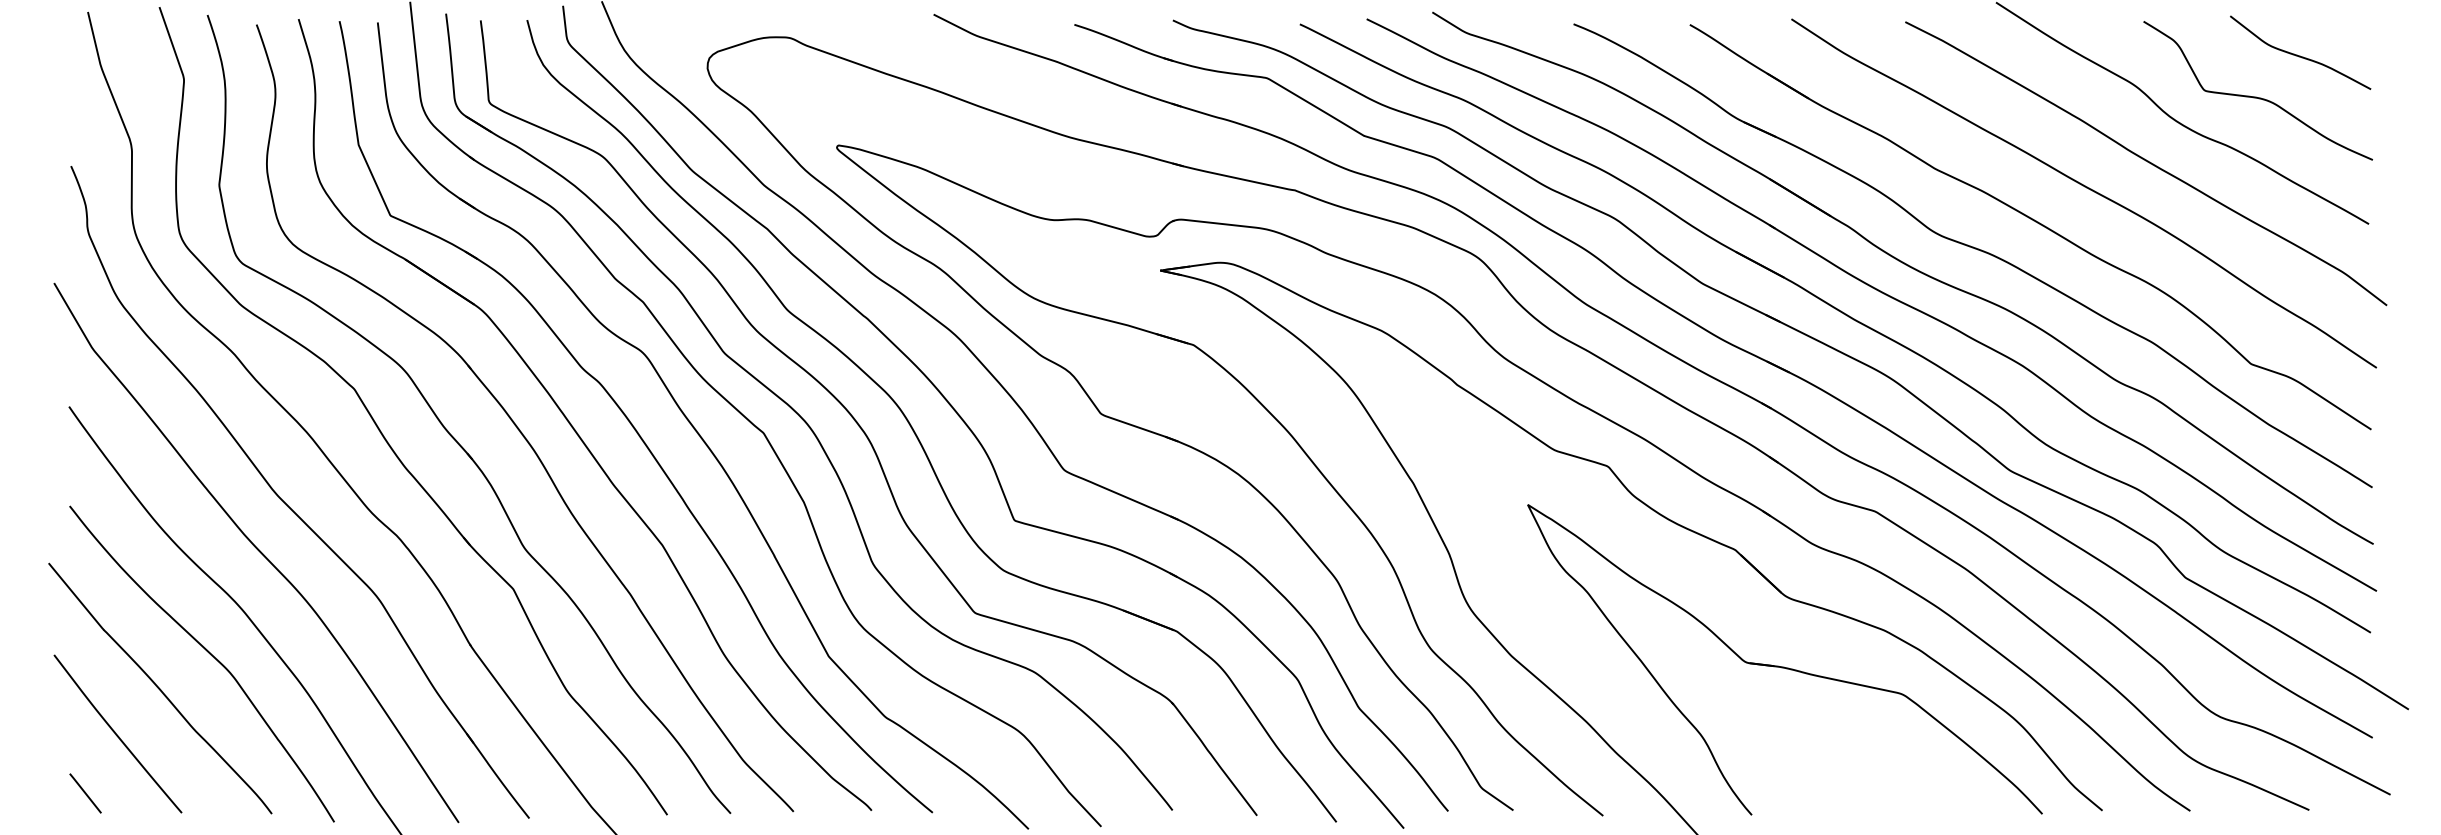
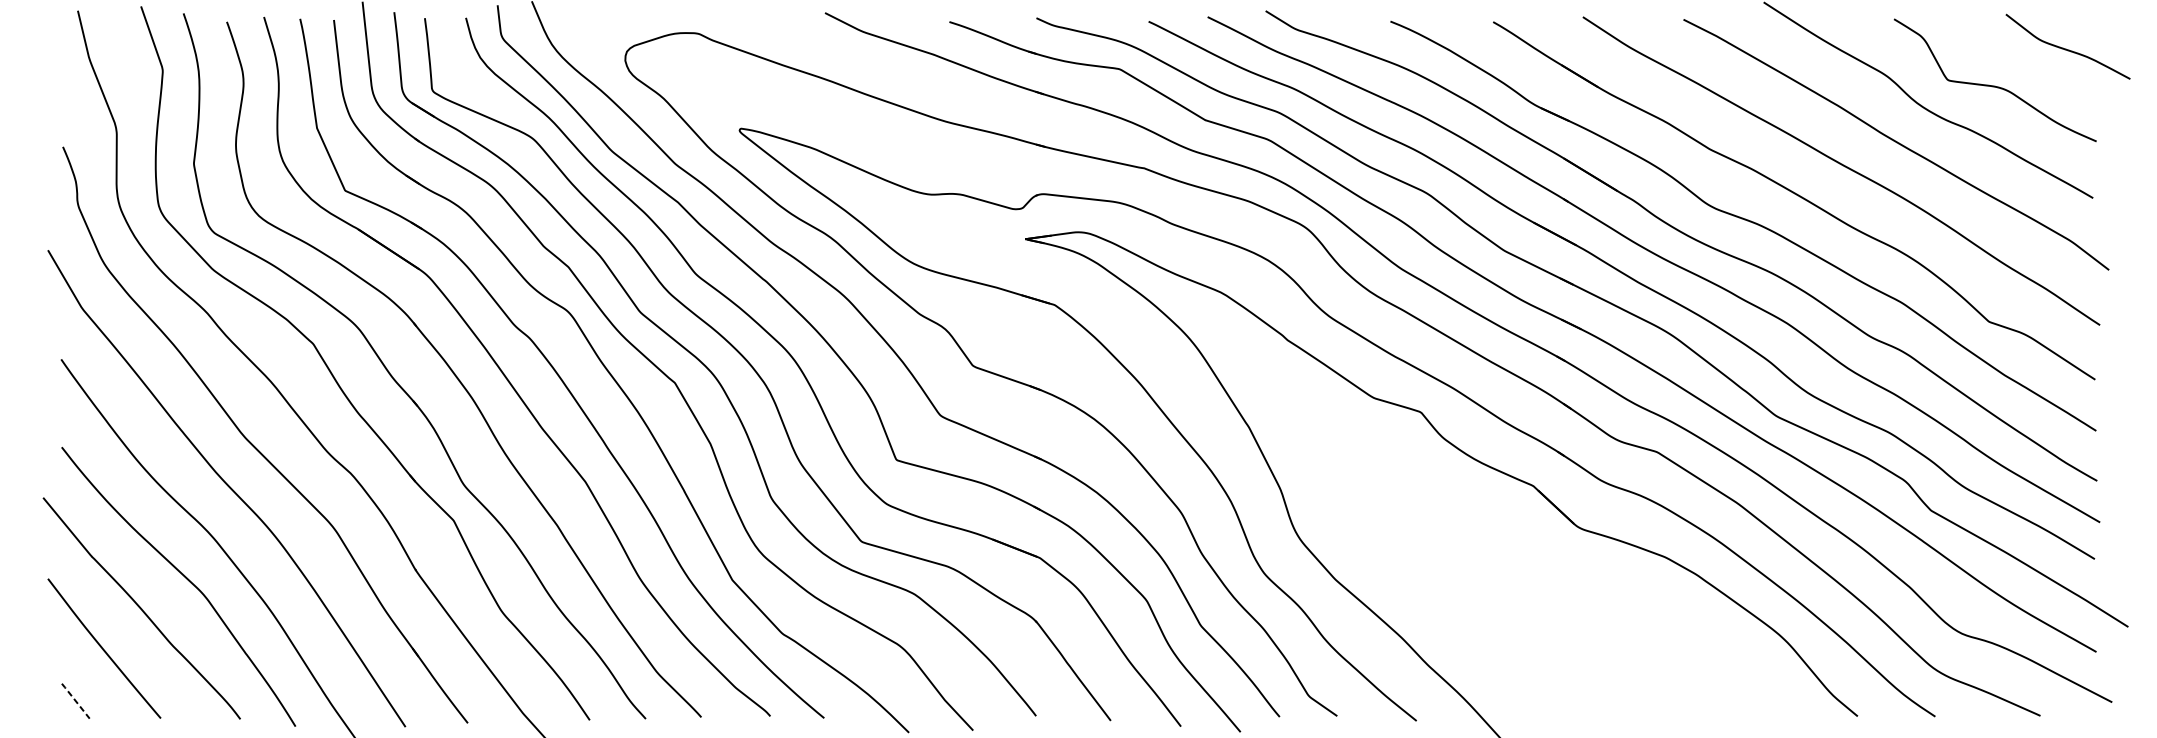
curve: (2300, 55) -> (2068, 49), moved
part: (1784, 666) -> (1576, 588), removed
line: (84, 792) -> (74, 700), solid -> dashed

